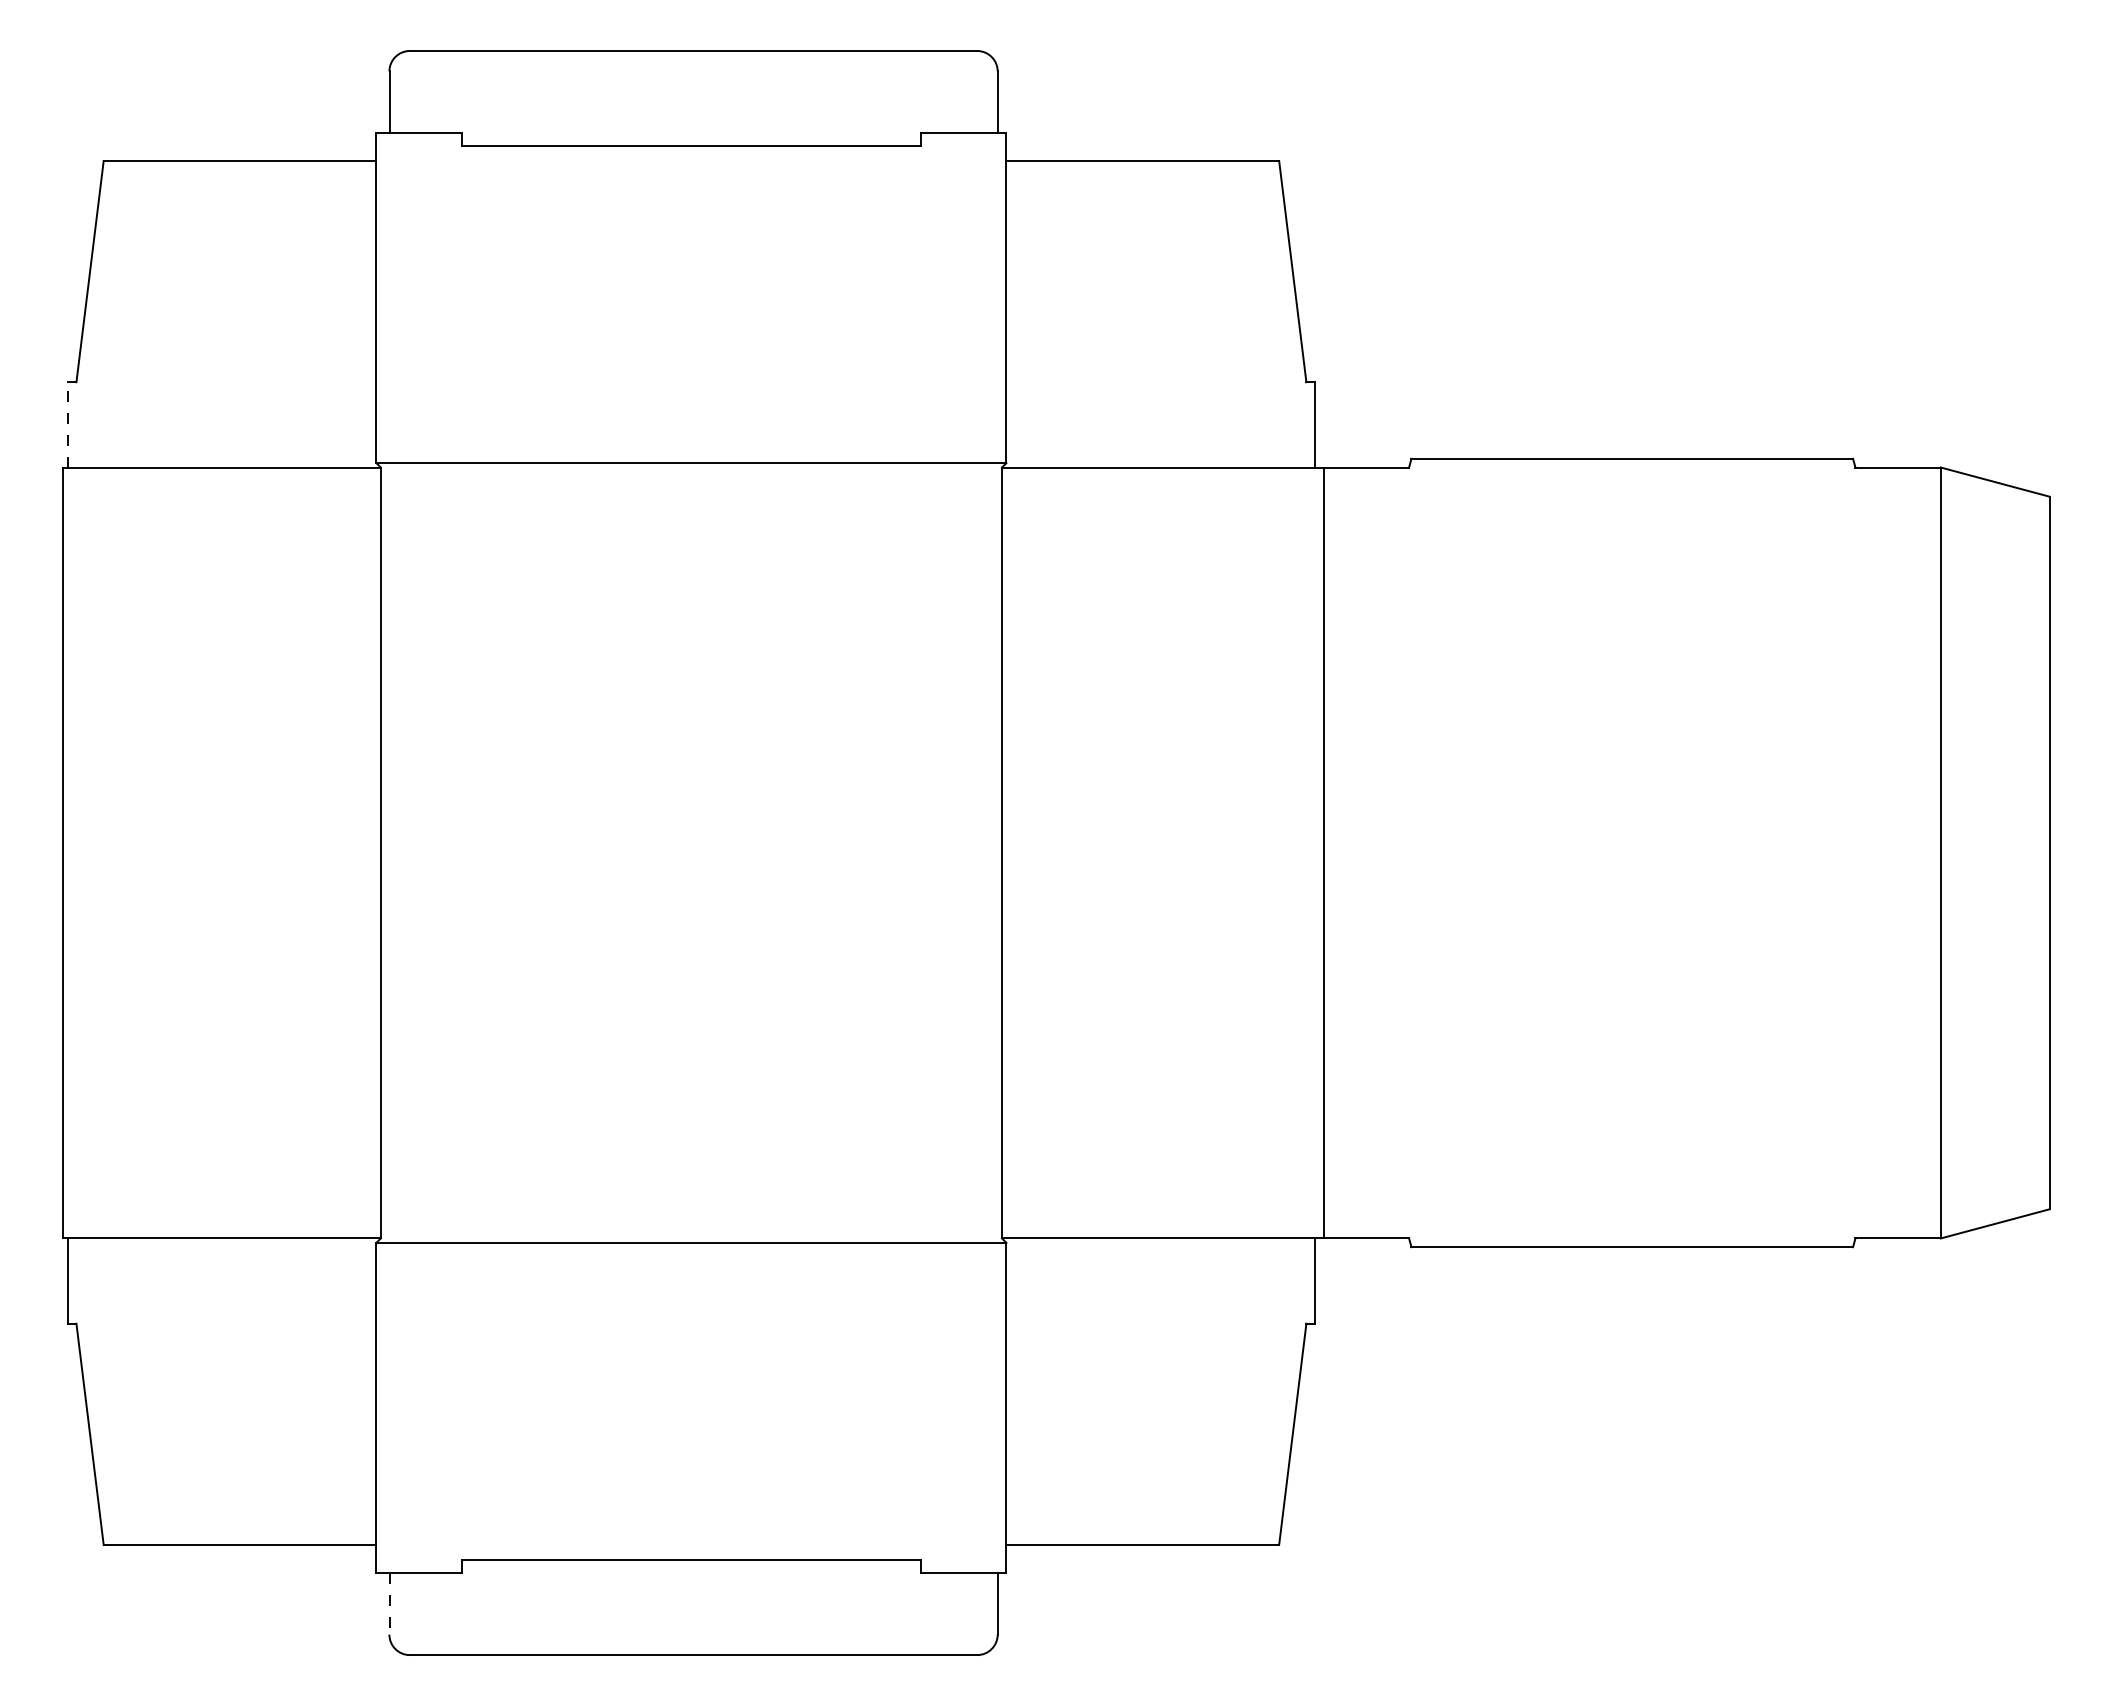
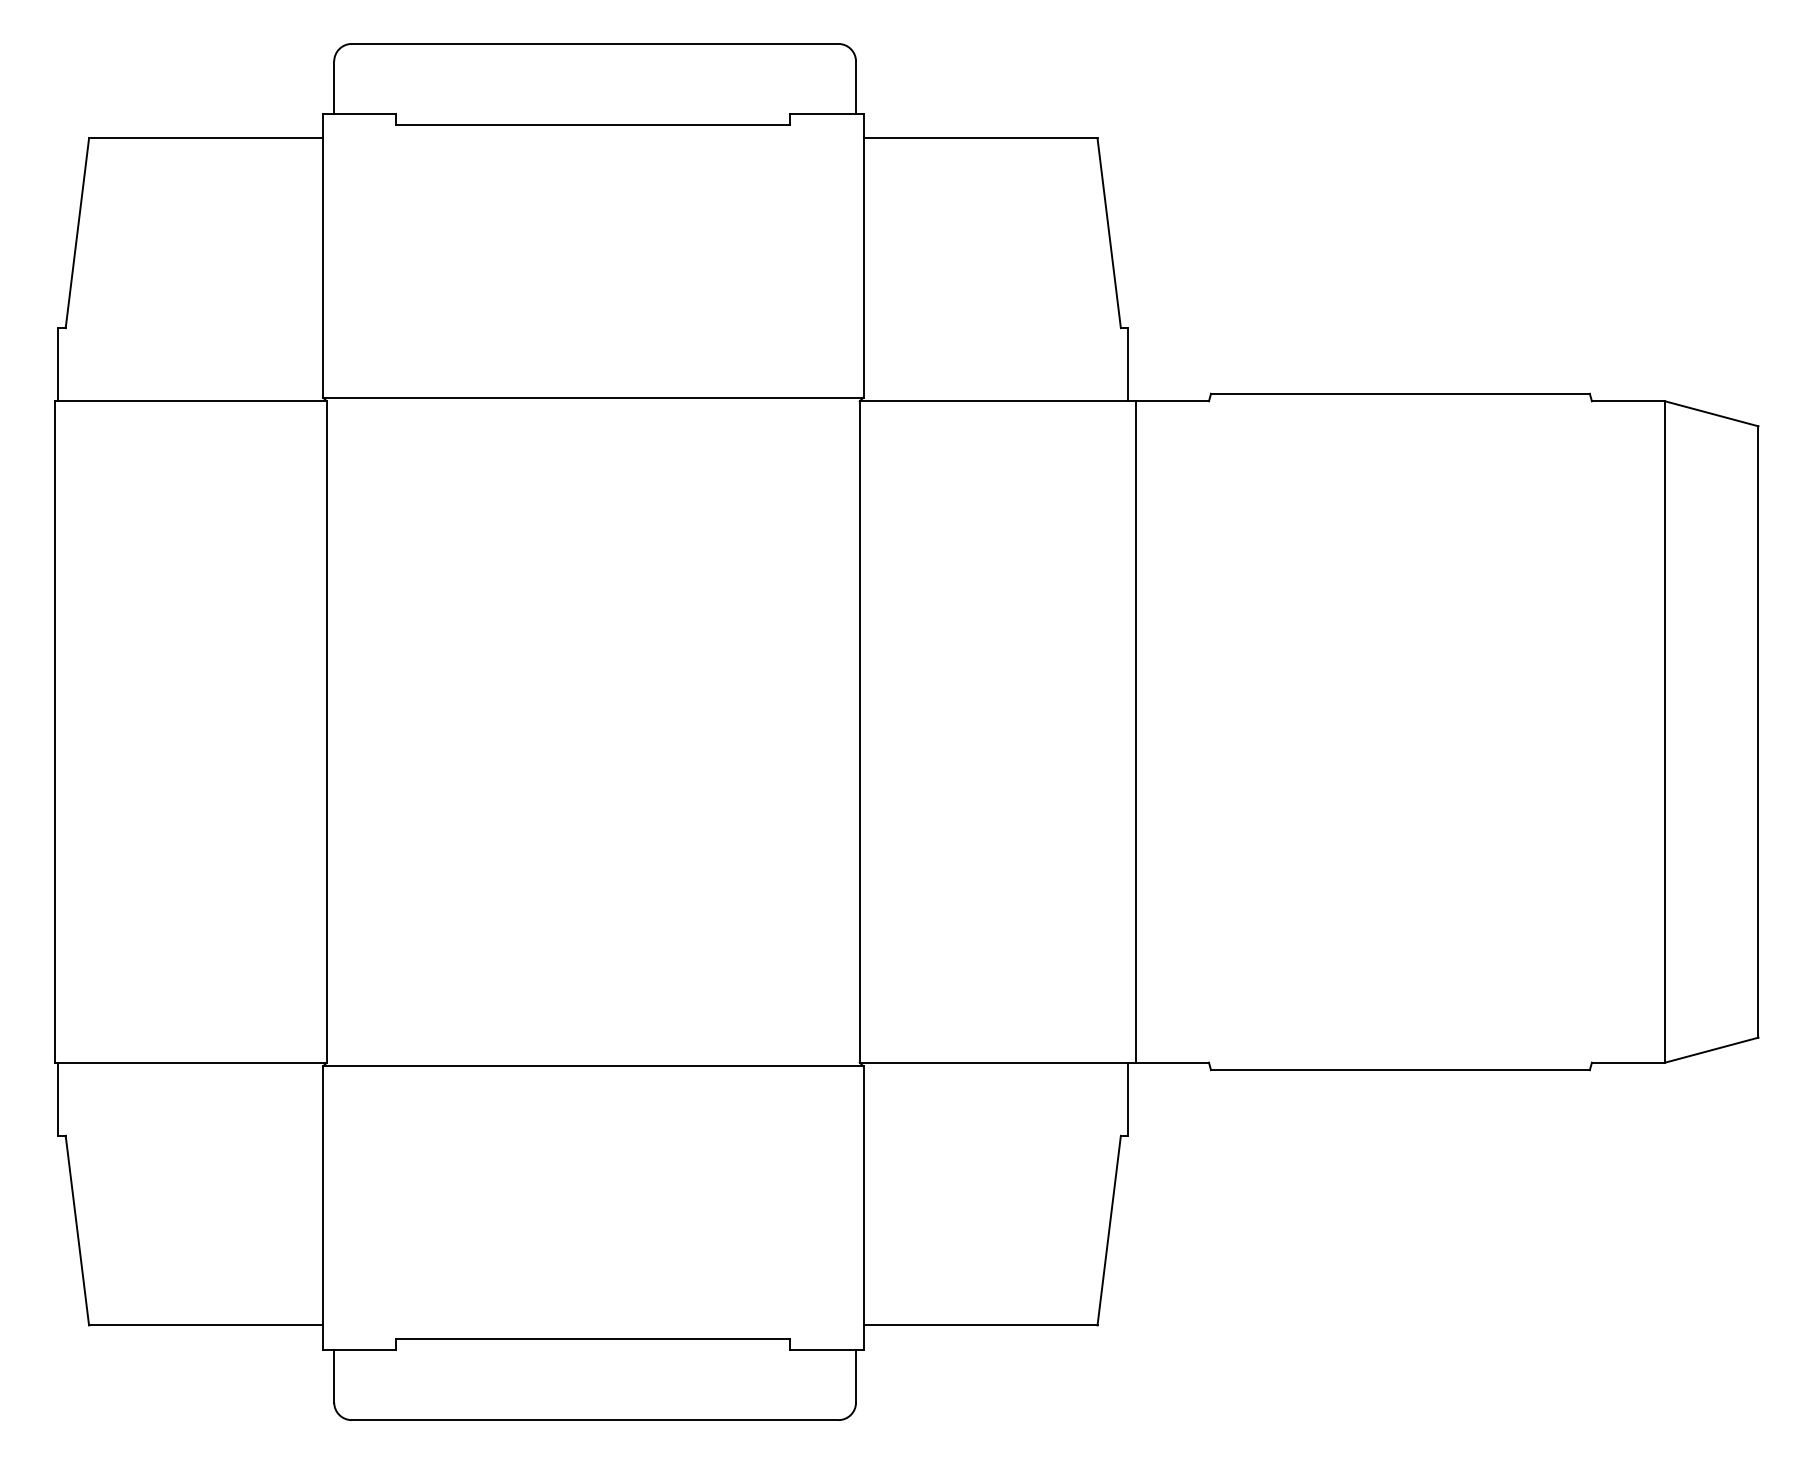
line: (67, 424) -> (58, 364), dashed -> solid
line: (389, 1603) -> (334, 1375), dashed -> solid

